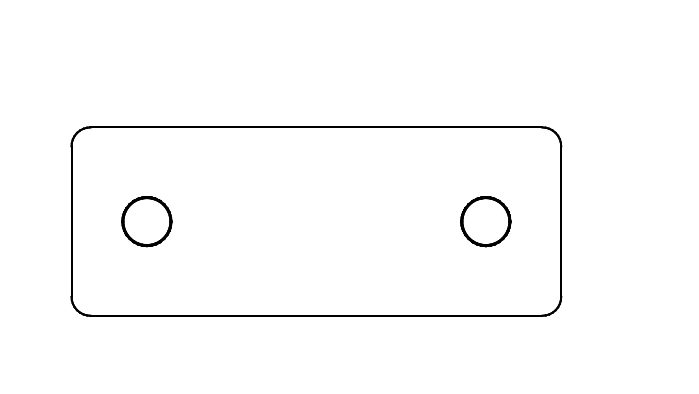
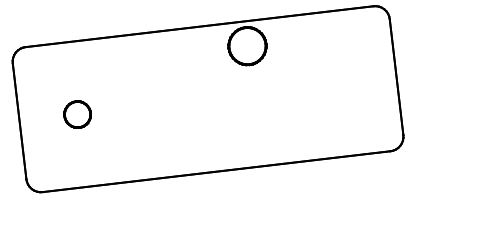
part: (146, 221) -> (77, 114), size x0.7
part: (485, 221) -> (247, 46), moved

